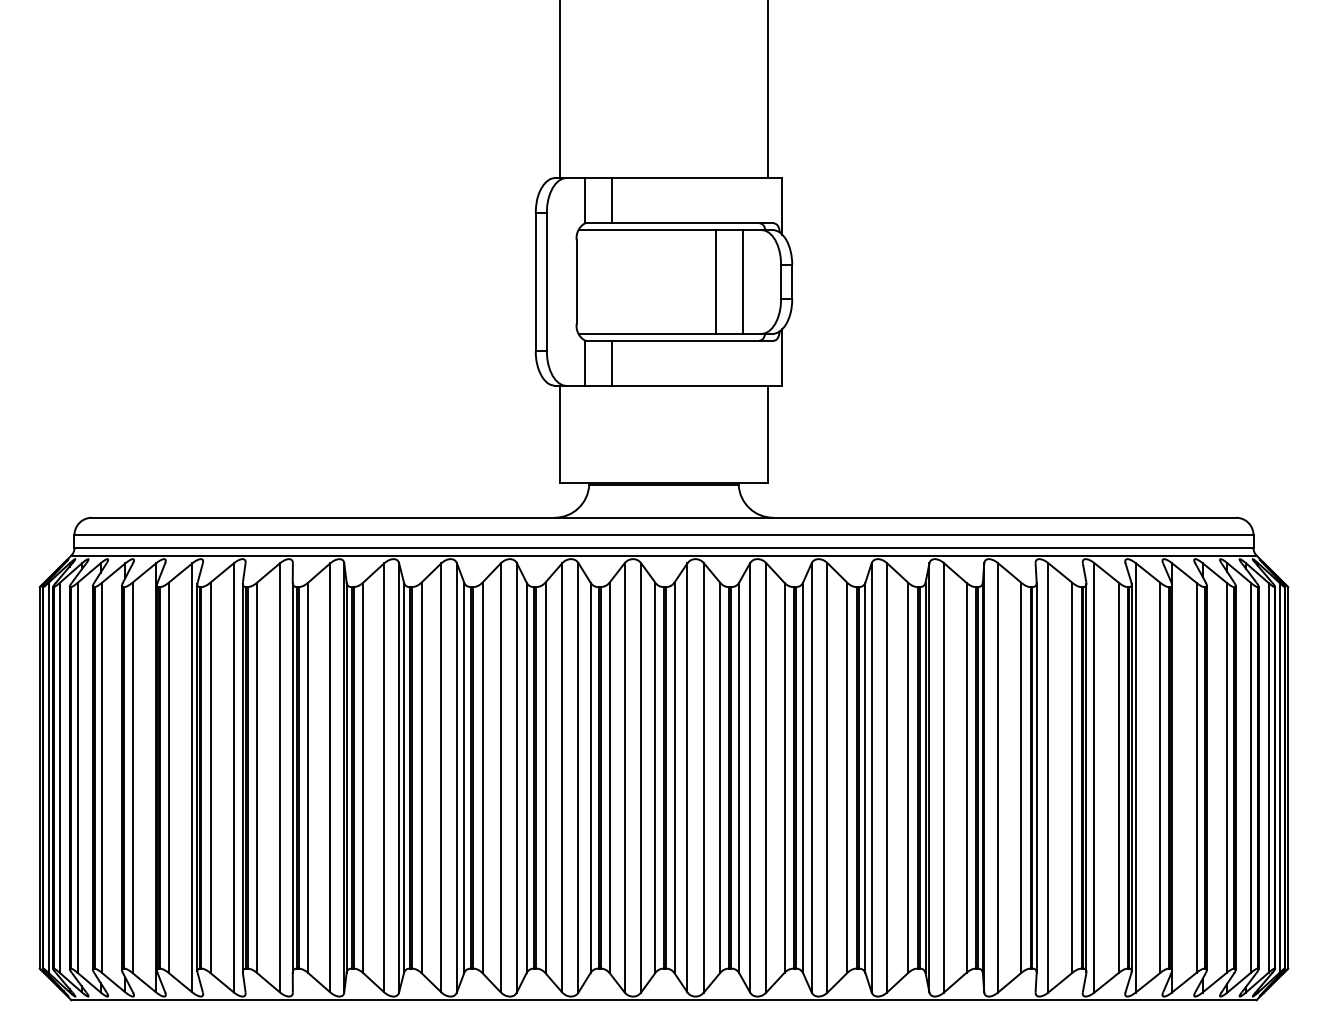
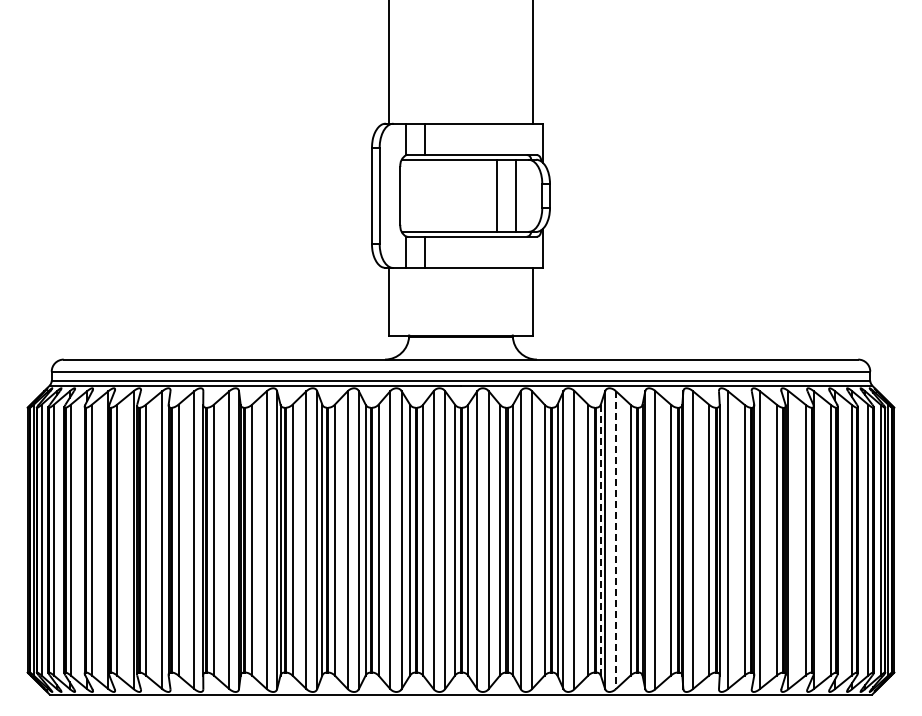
line: (864, 778) -> (600, 540), solid -> dashed
line: (886, 778) -> (615, 540), solid -> dashed

